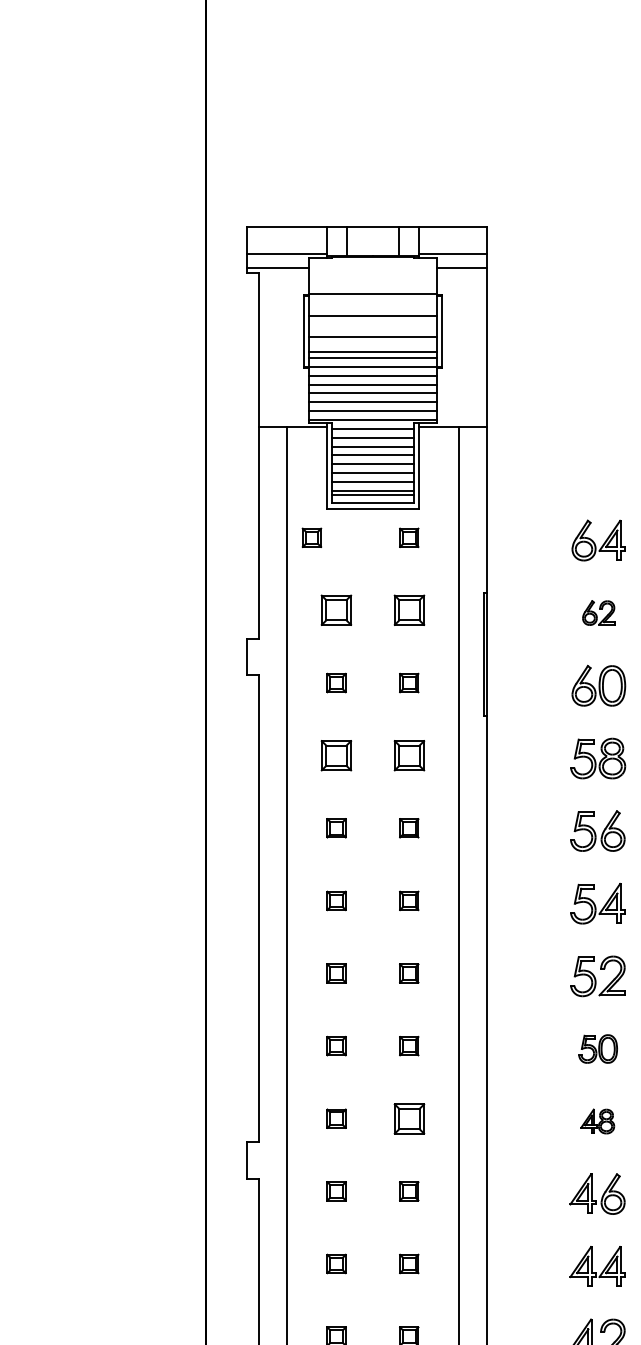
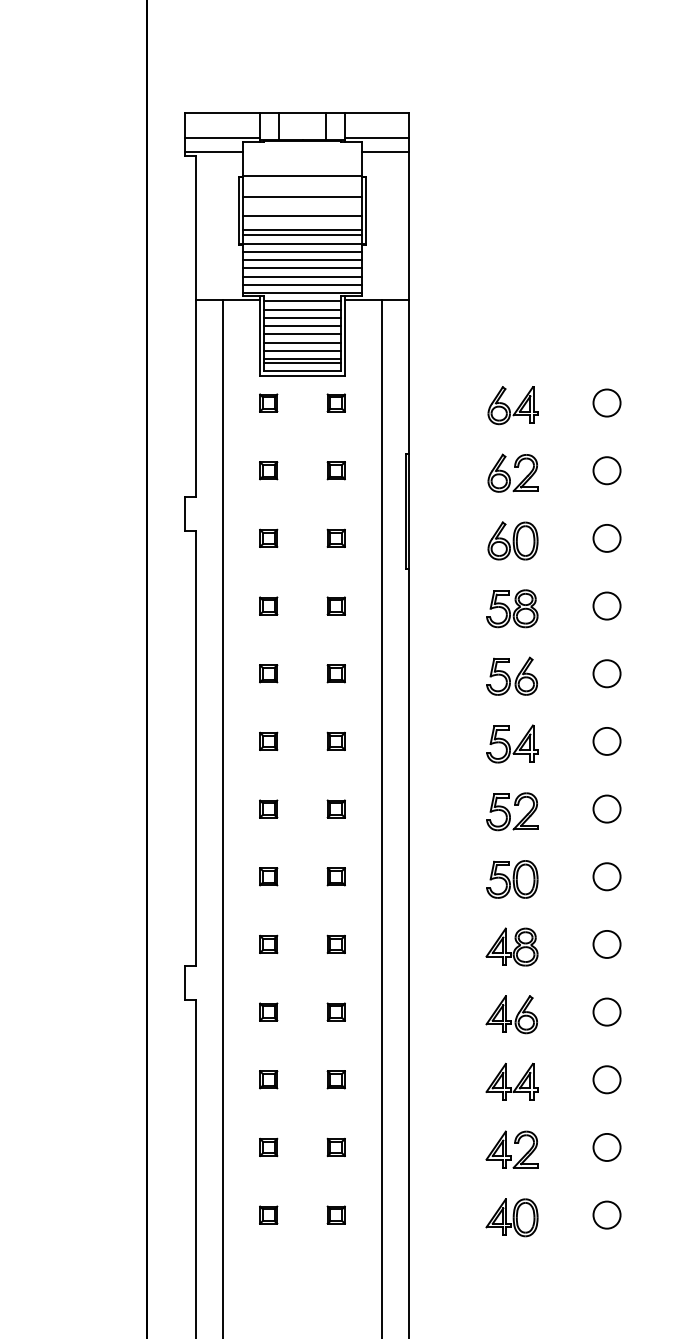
part: (311, 537) -> (268, 402), moved
part: (336, 610) -> (268, 470), size x0.62
part: (408, 610) -> (335, 470), size x0.62
part: (598, 612) -> (512, 472), size x1.67
part: (336, 755) -> (268, 605), size x0.62
part: (408, 755) -> (335, 605), size x0.62
part: (598, 1049) -> (512, 879), size x1.43
part: (408, 1117) -> (335, 943), size x0.62
part: (597, 1120) -> (511, 946), size x1.67

